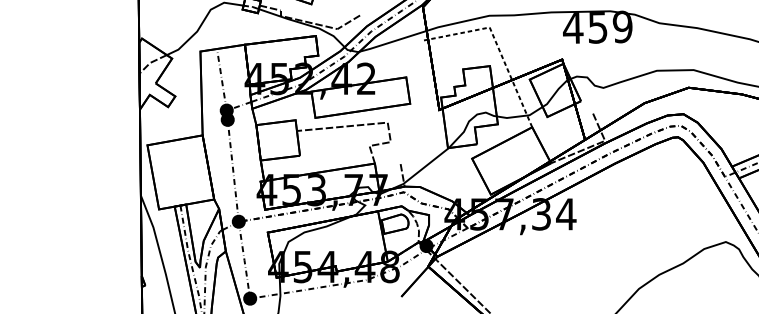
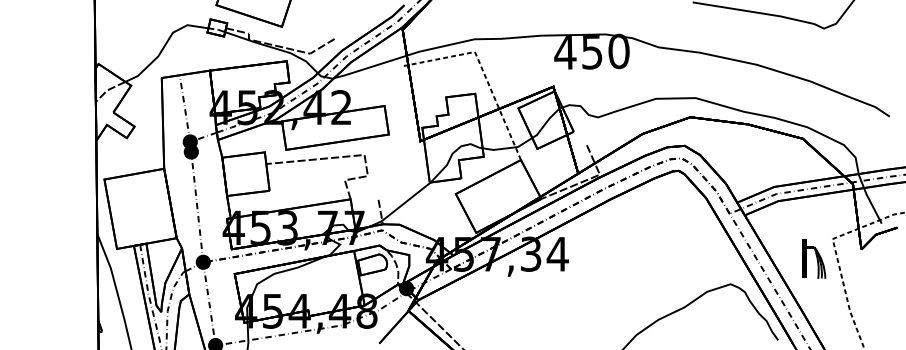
text: (622, 27) -> (618, 51), 459 -> 450

